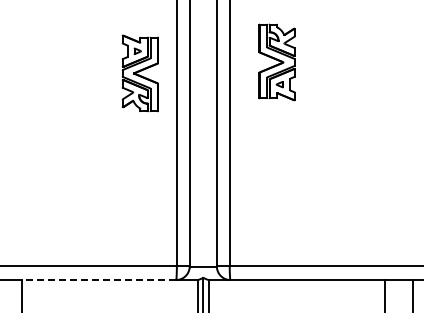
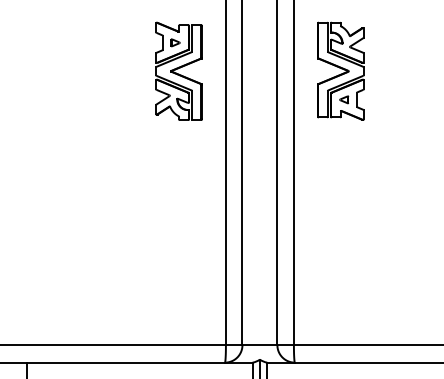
part: (276, 62) -> (339, 71), moved
part: (139, 73) -> (177, 71), moved
line: (98, 280) -> (125, 363), dashed -> solid

